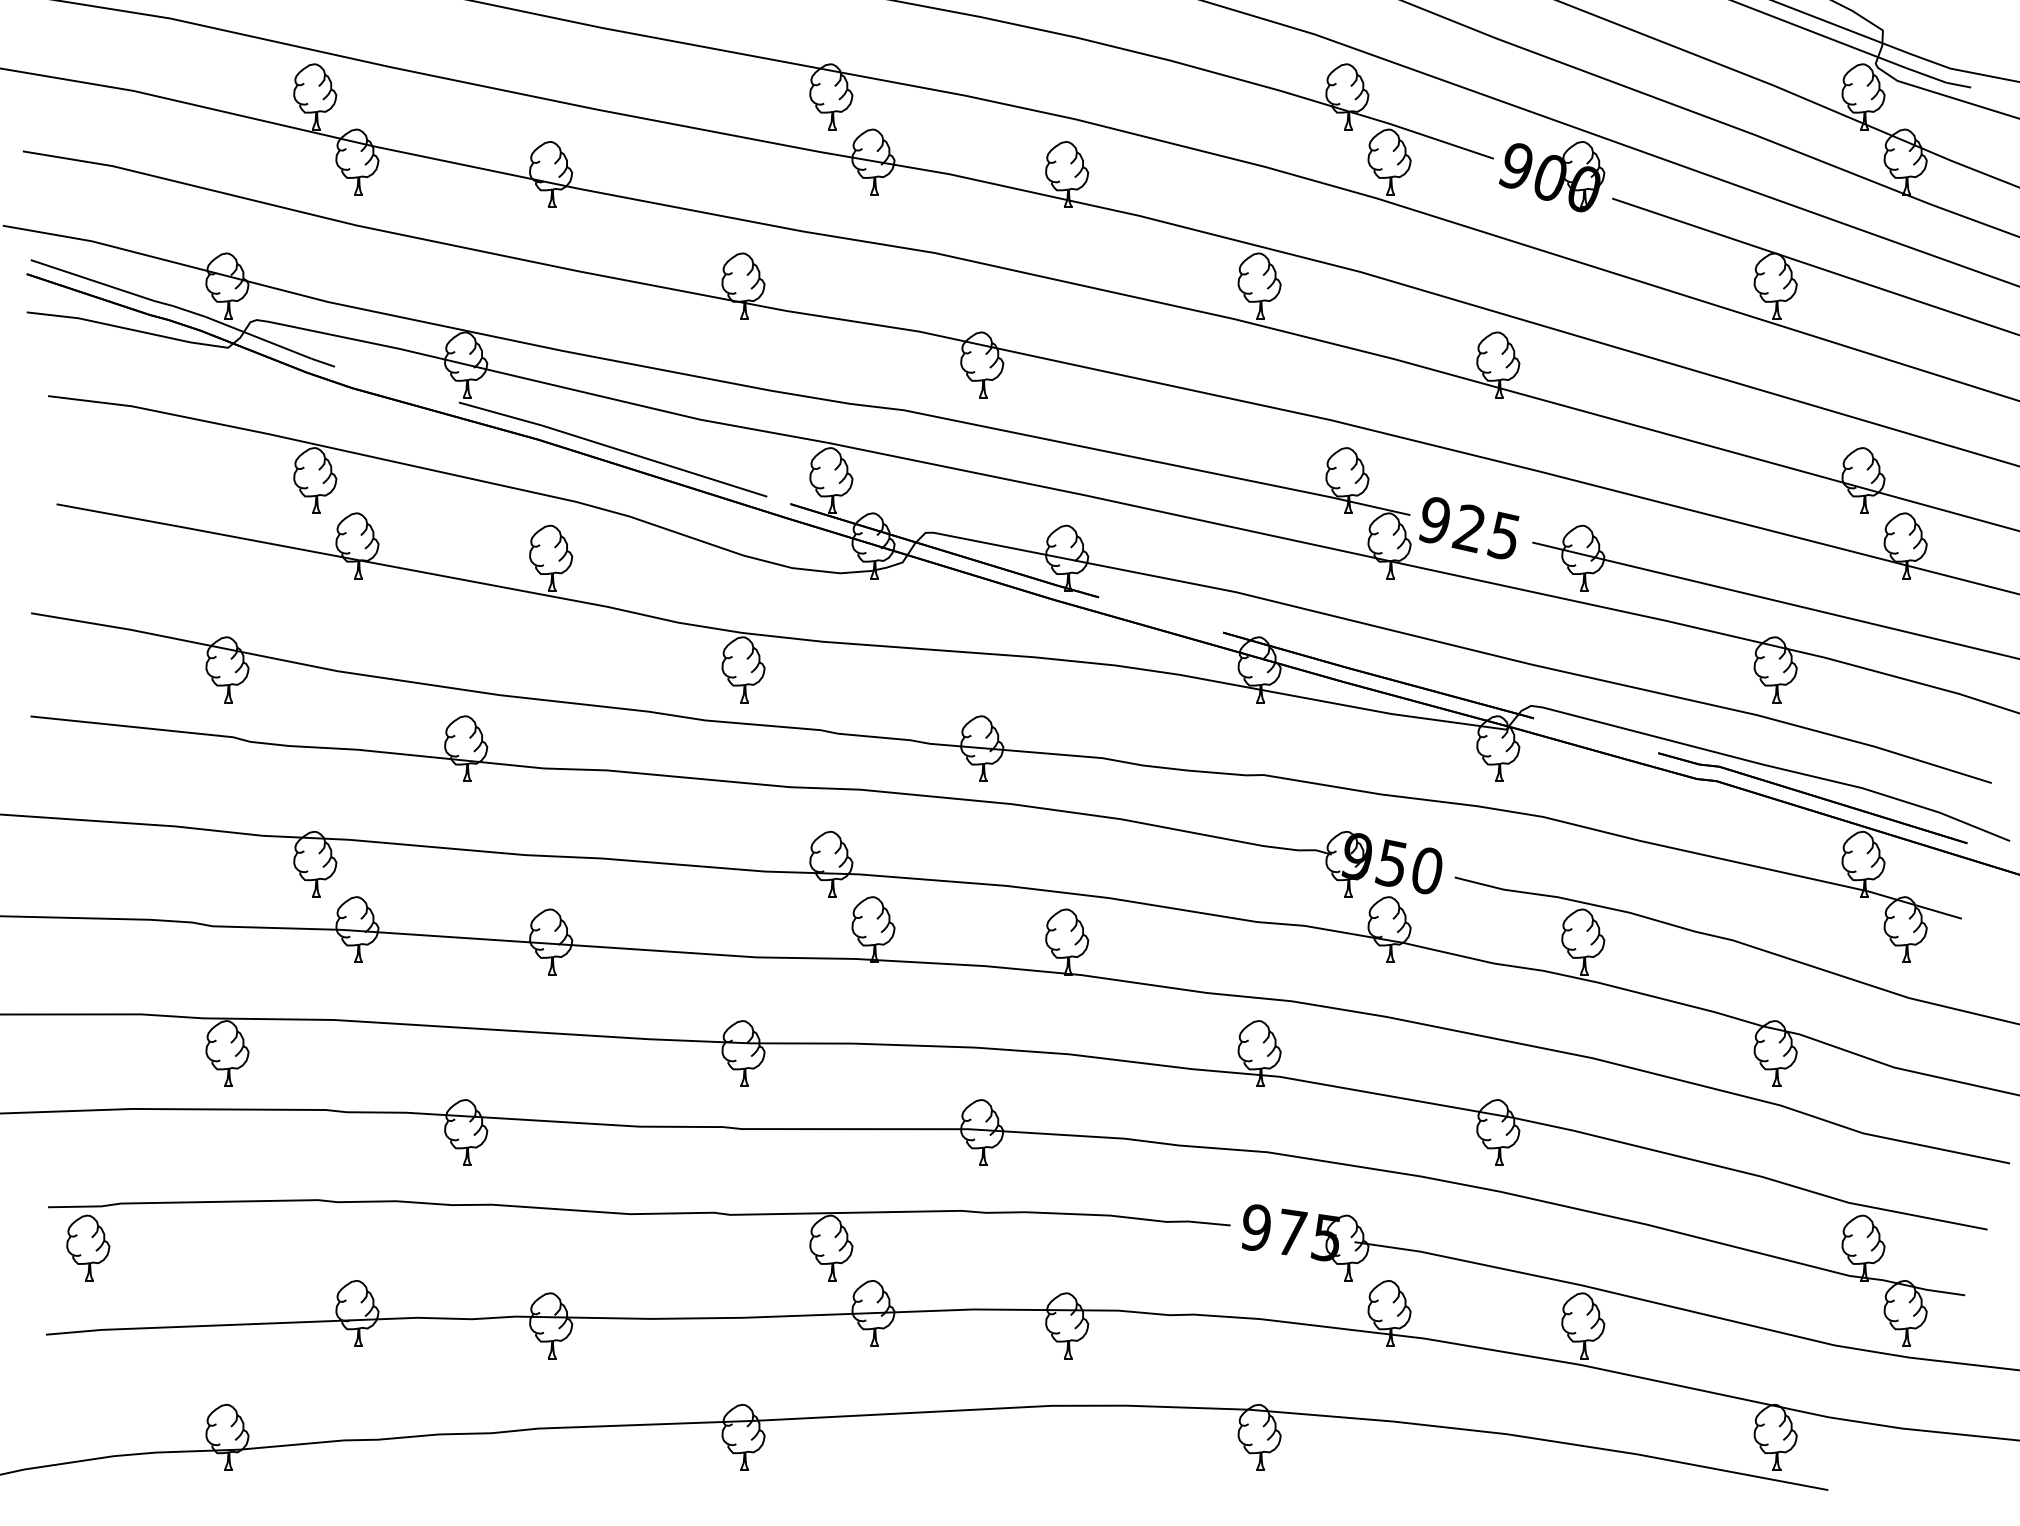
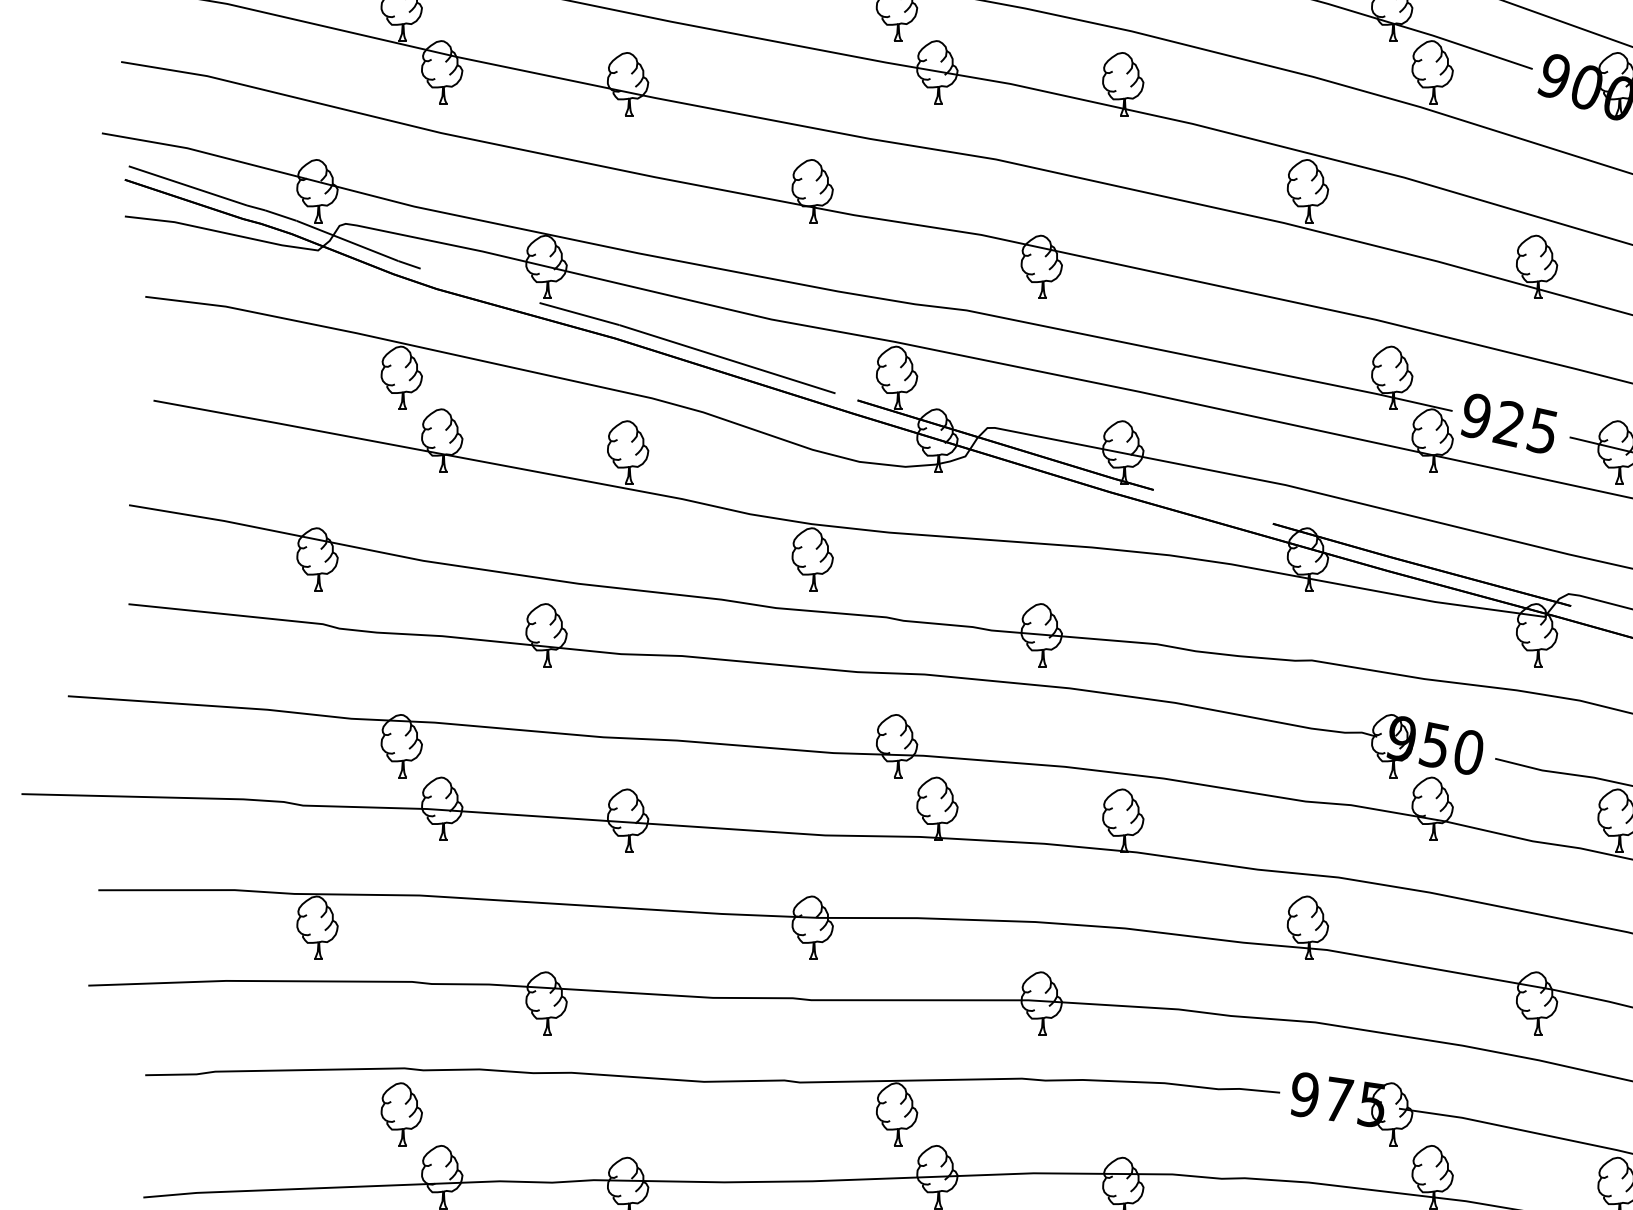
part: (88, 1247) -> (401, 1113), moved

